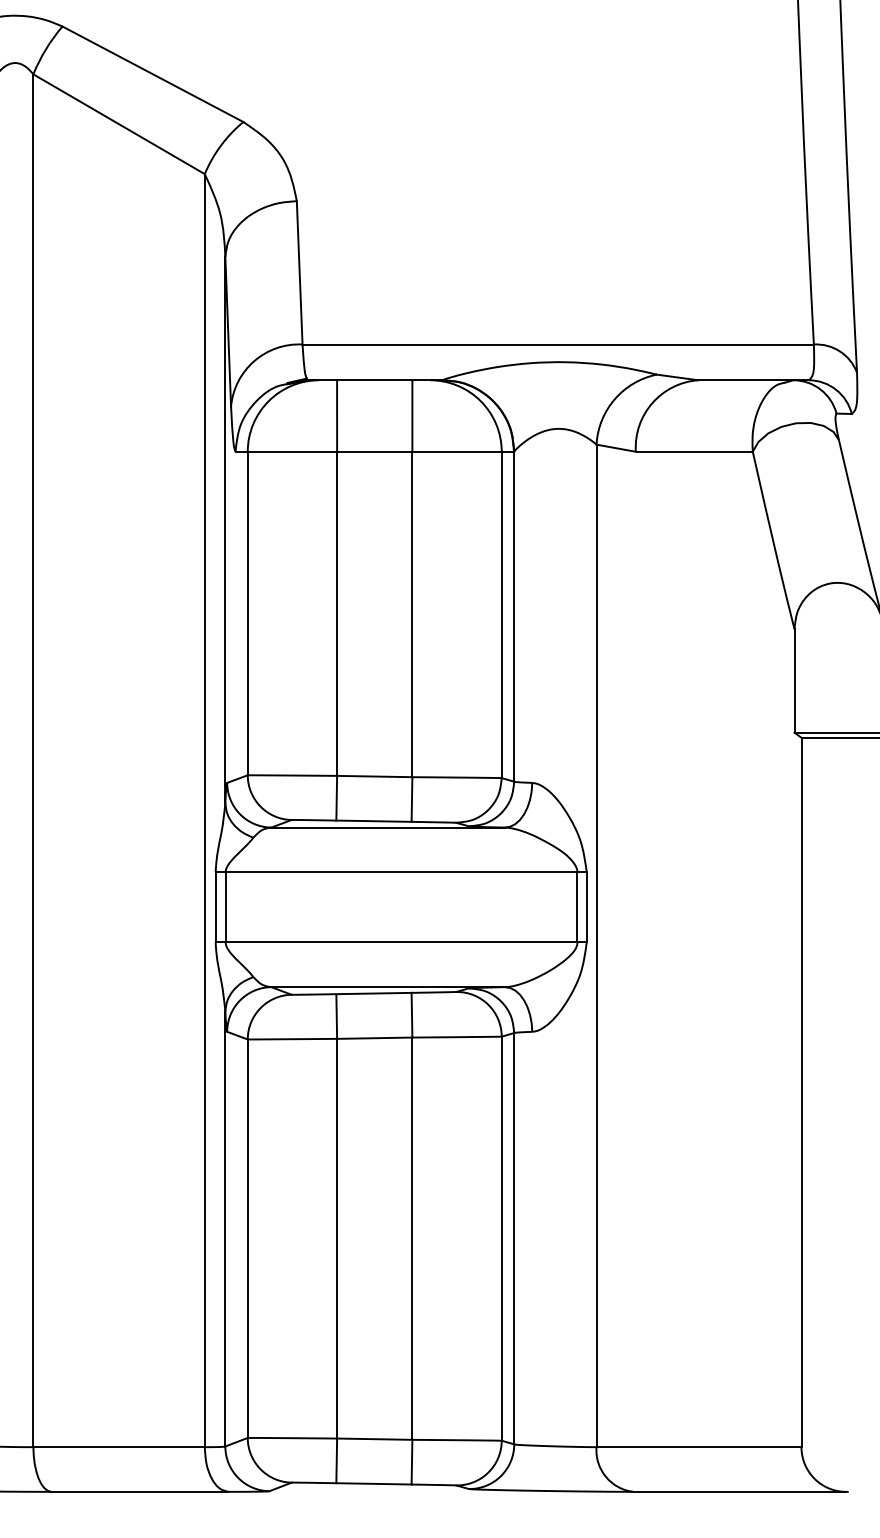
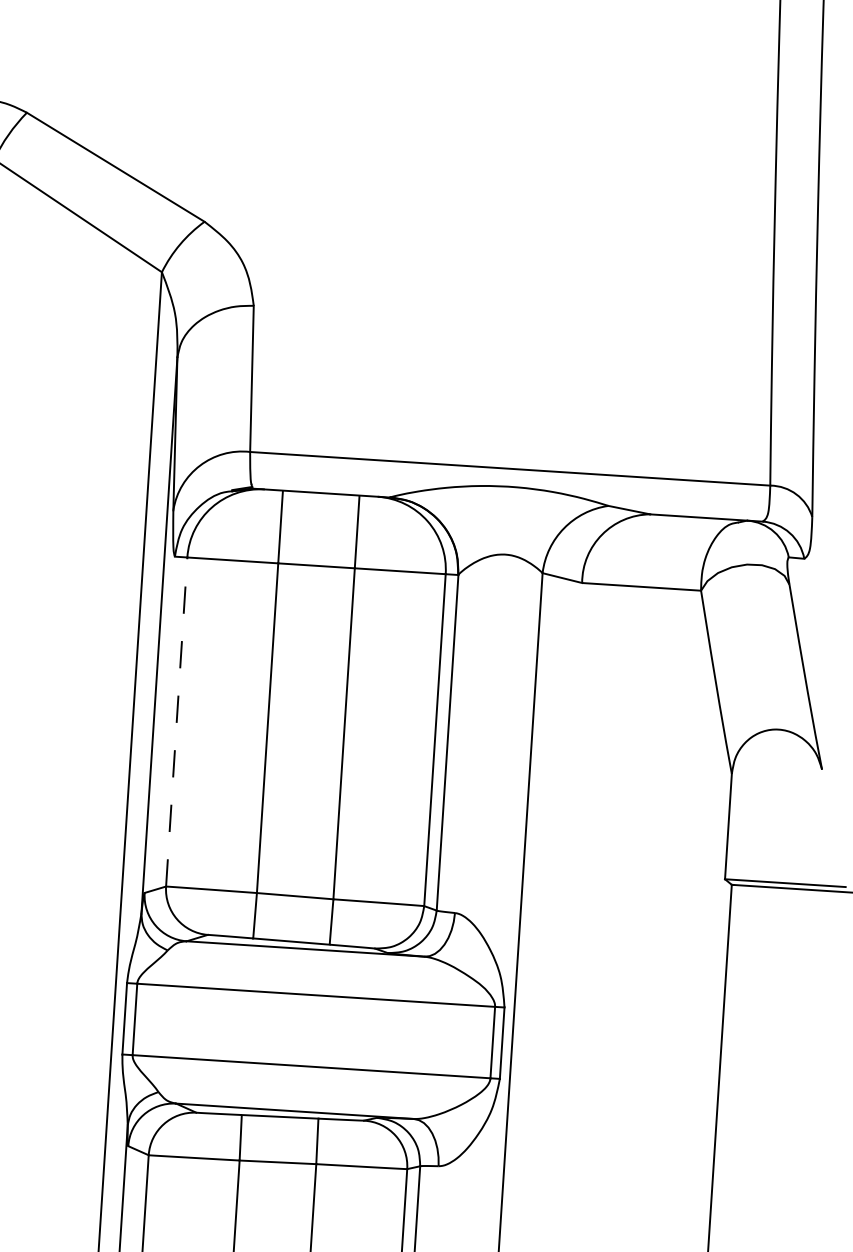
line: (247, 613) -> (176, 721), solid -> dashed

